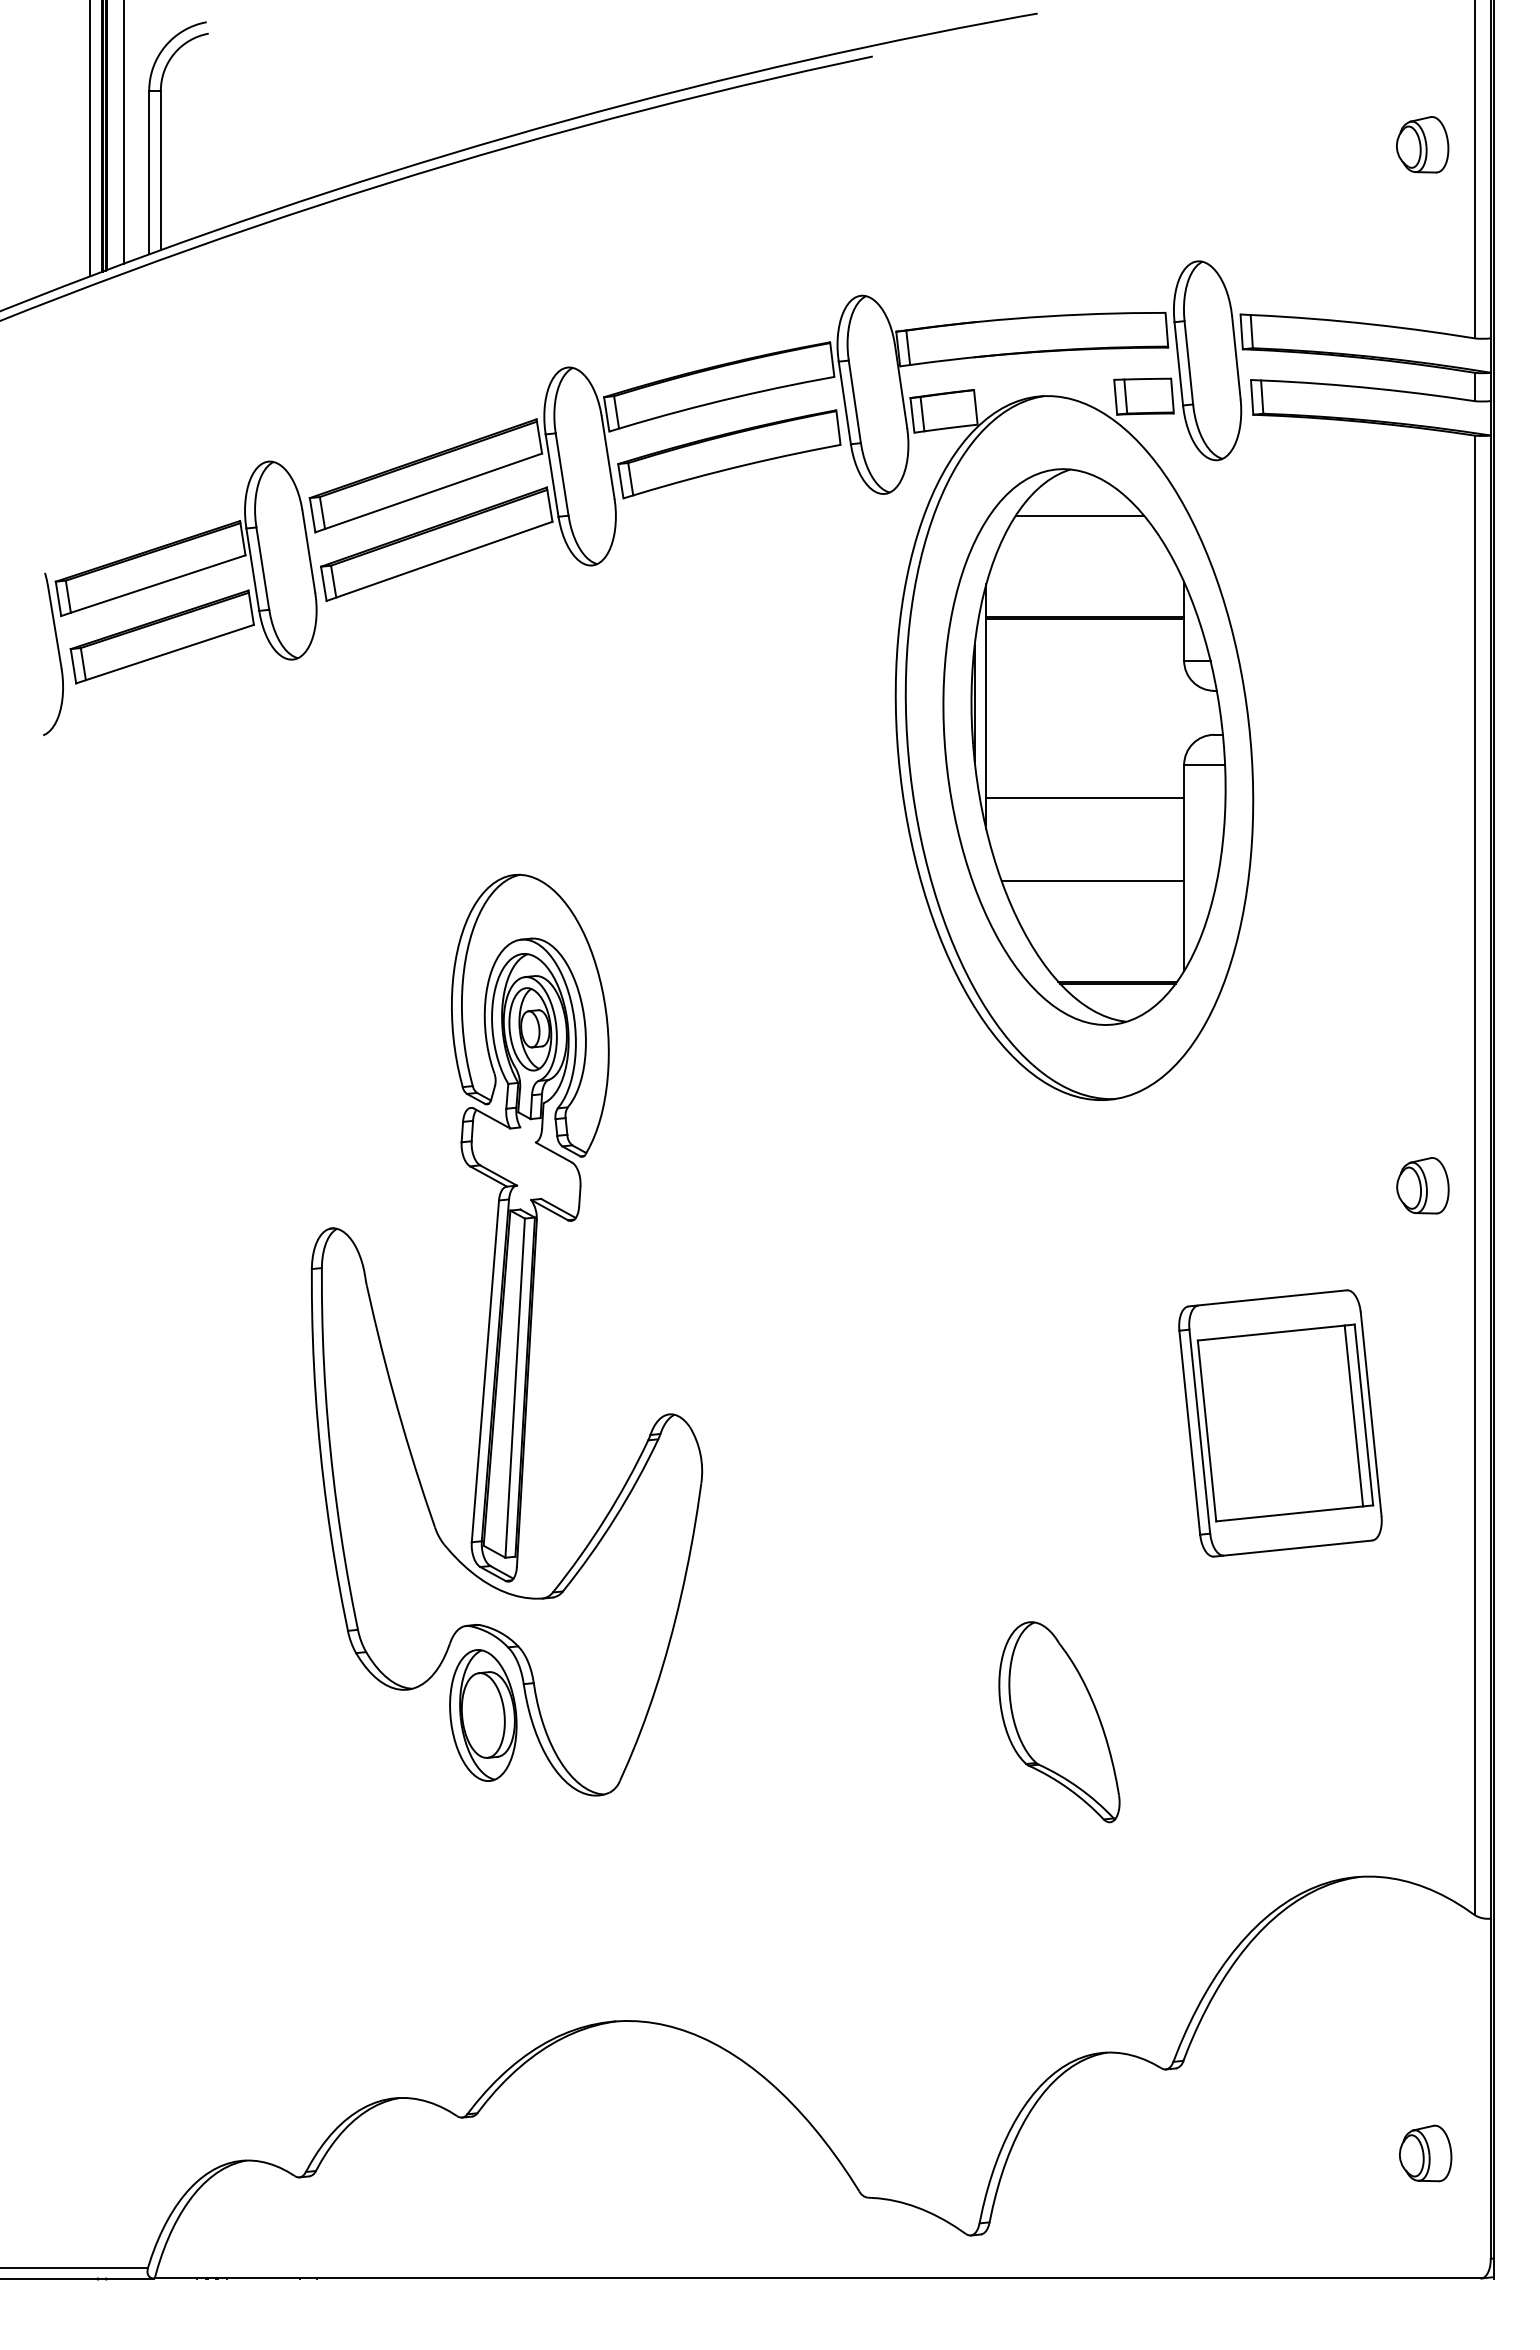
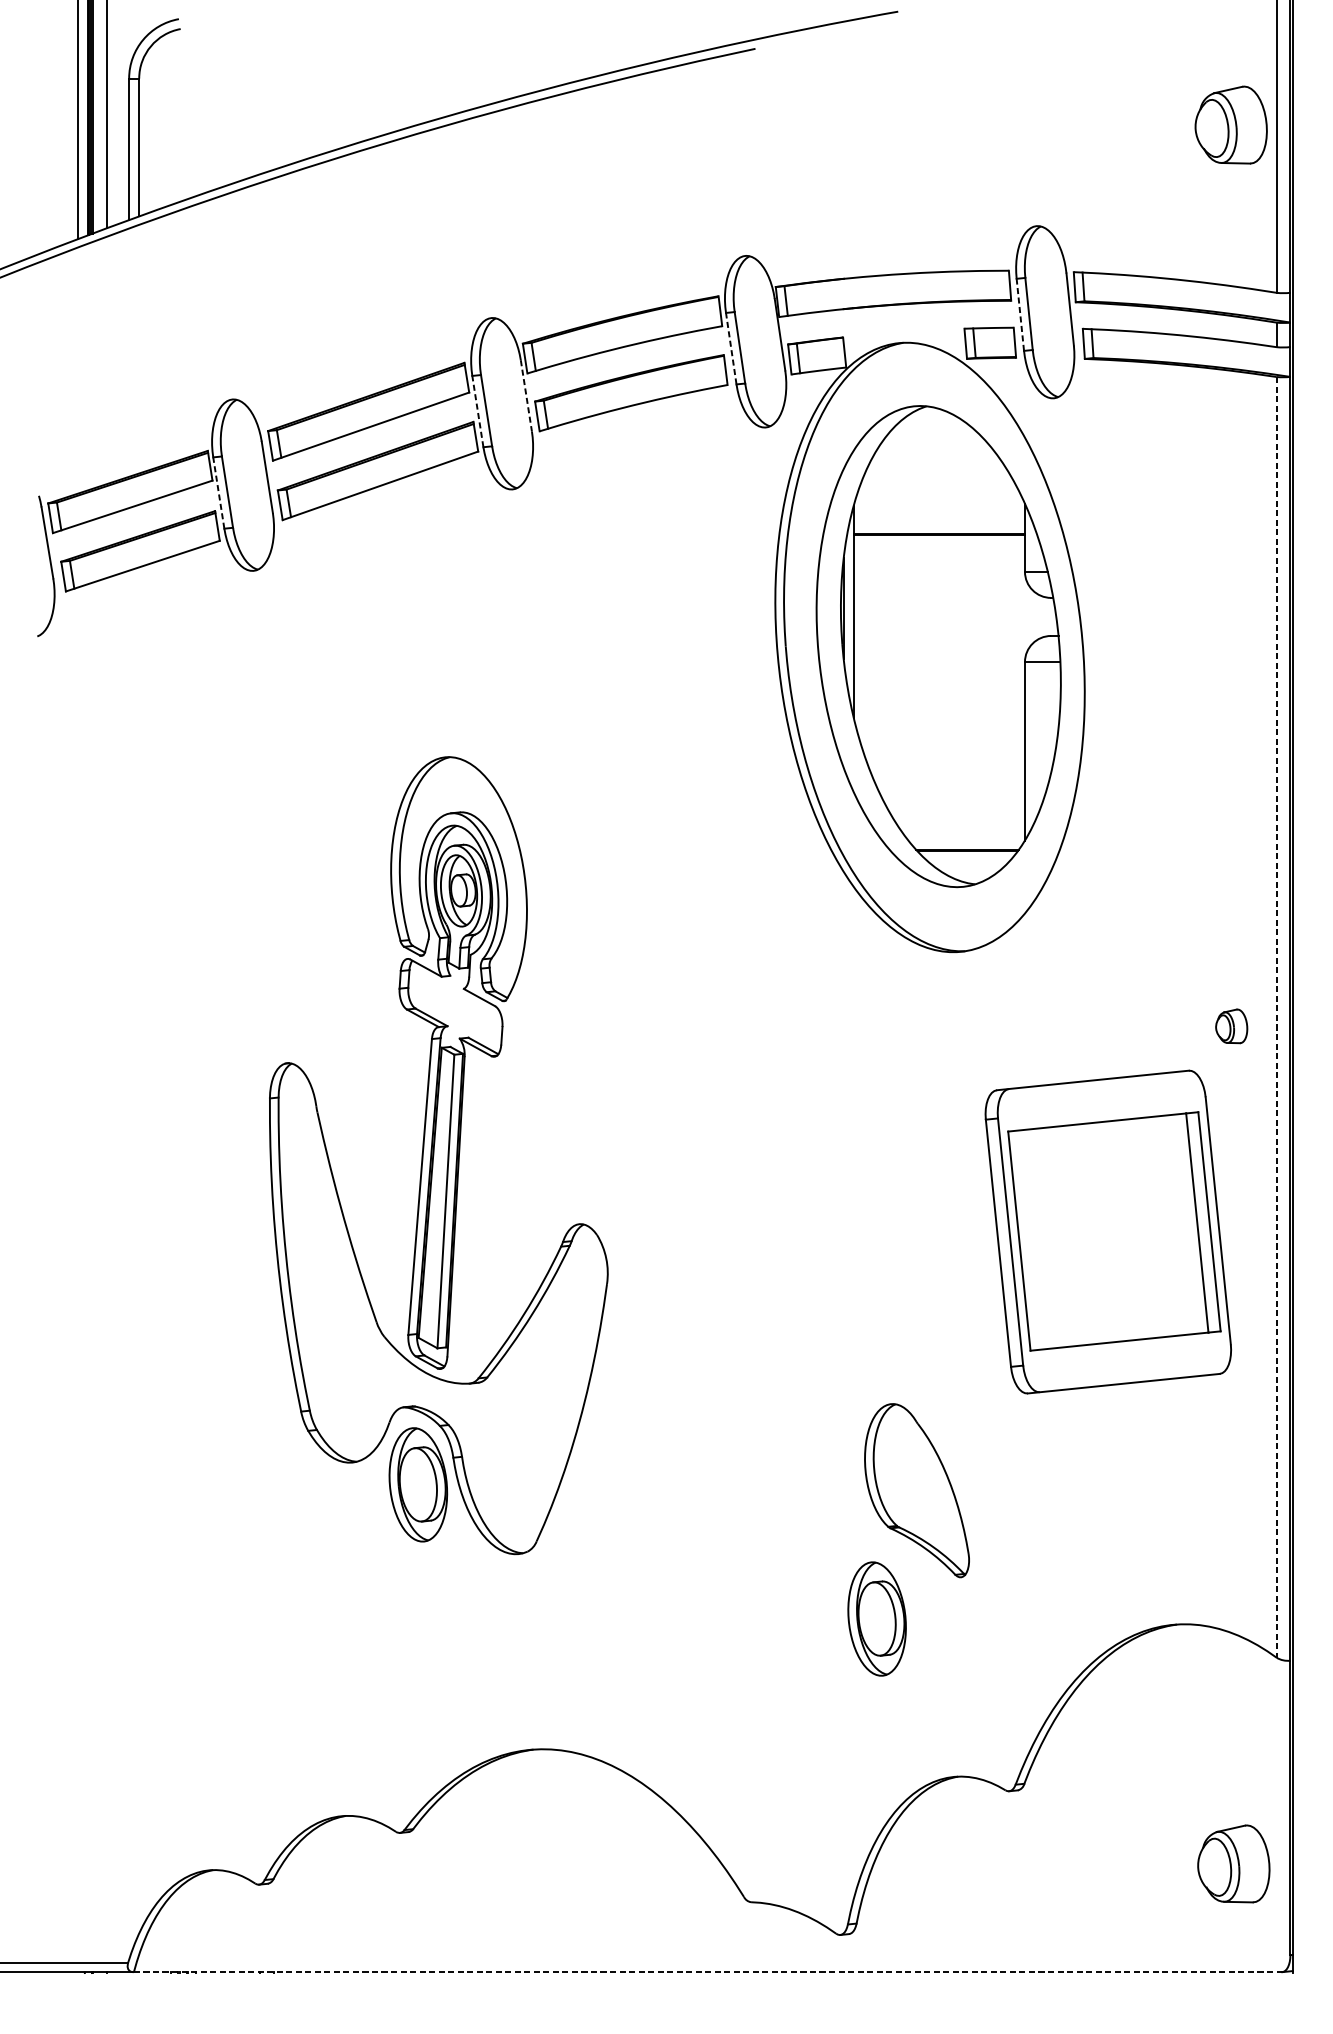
part: (1422, 144) -> (1231, 124), size x1.6
line: (1178, 363) -> (1020, 314), solid -> dashed
line: (844, 402) -> (730, 348), solid -> dashed
line: (608, 457) -> (526, 395), solid -> dashed
line: (552, 475) -> (478, 411), solid -> dashed
line: (1079, 515) -> (934, 446), removed
line: (252, 569) -> (218, 492), solid -> dashed
line: (1085, 797) -> (939, 690), removed
line: (1092, 880) -> (945, 762), removed
line: (1474, 1175) -> (1276, 1017), solid -> dashed
part: (1422, 1185) -> (1231, 1026), size x0.7
part: (1280, 1423) -> (1108, 1232), size x1.4
part: (1013, 1870) -> (877, 1619), added
part: (1425, 2153) -> (1233, 1863), size x1.6
line: (818, 2278) -> (708, 1972), solid -> dashed

